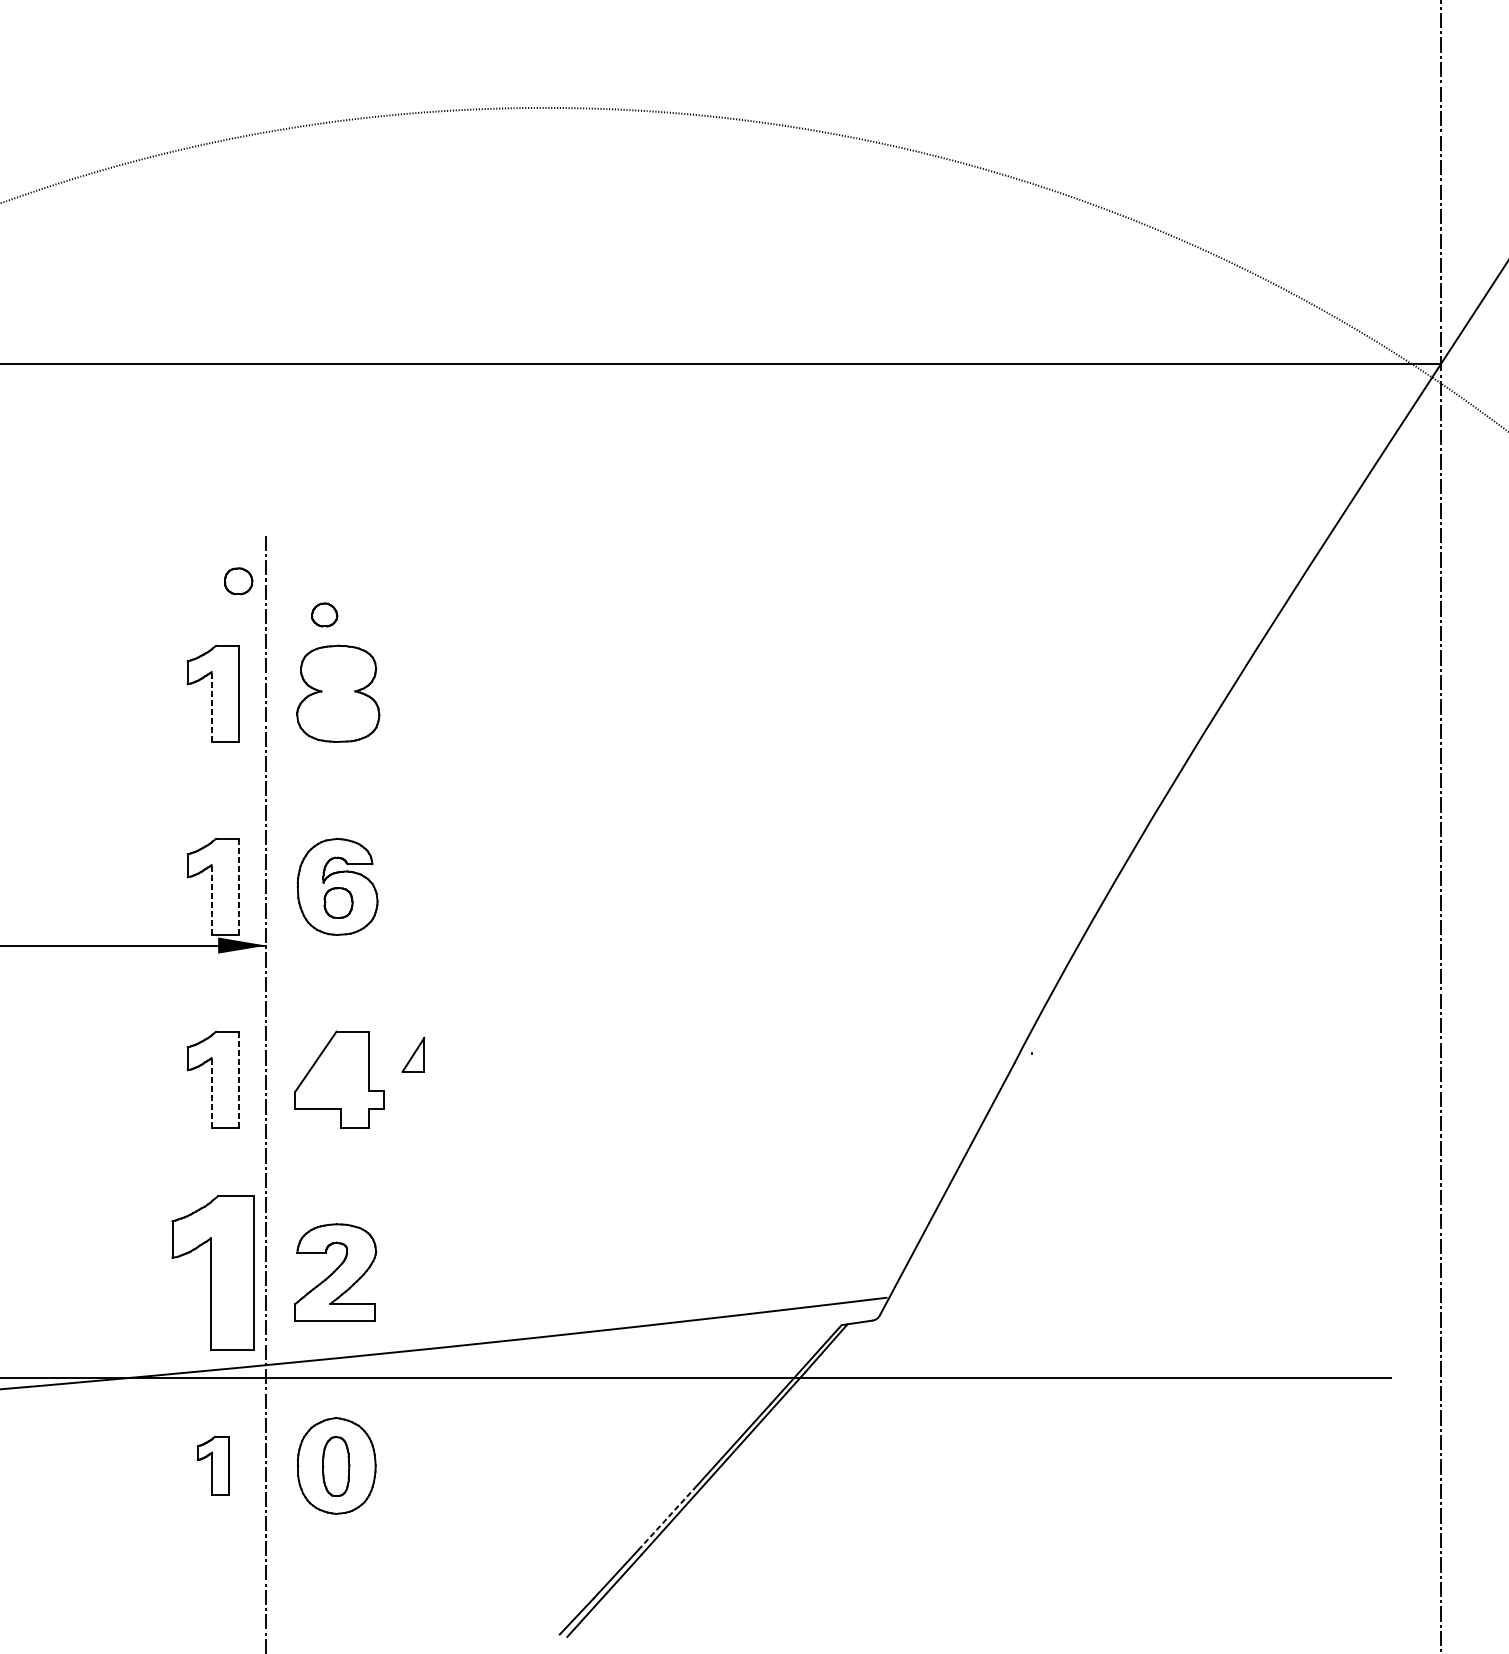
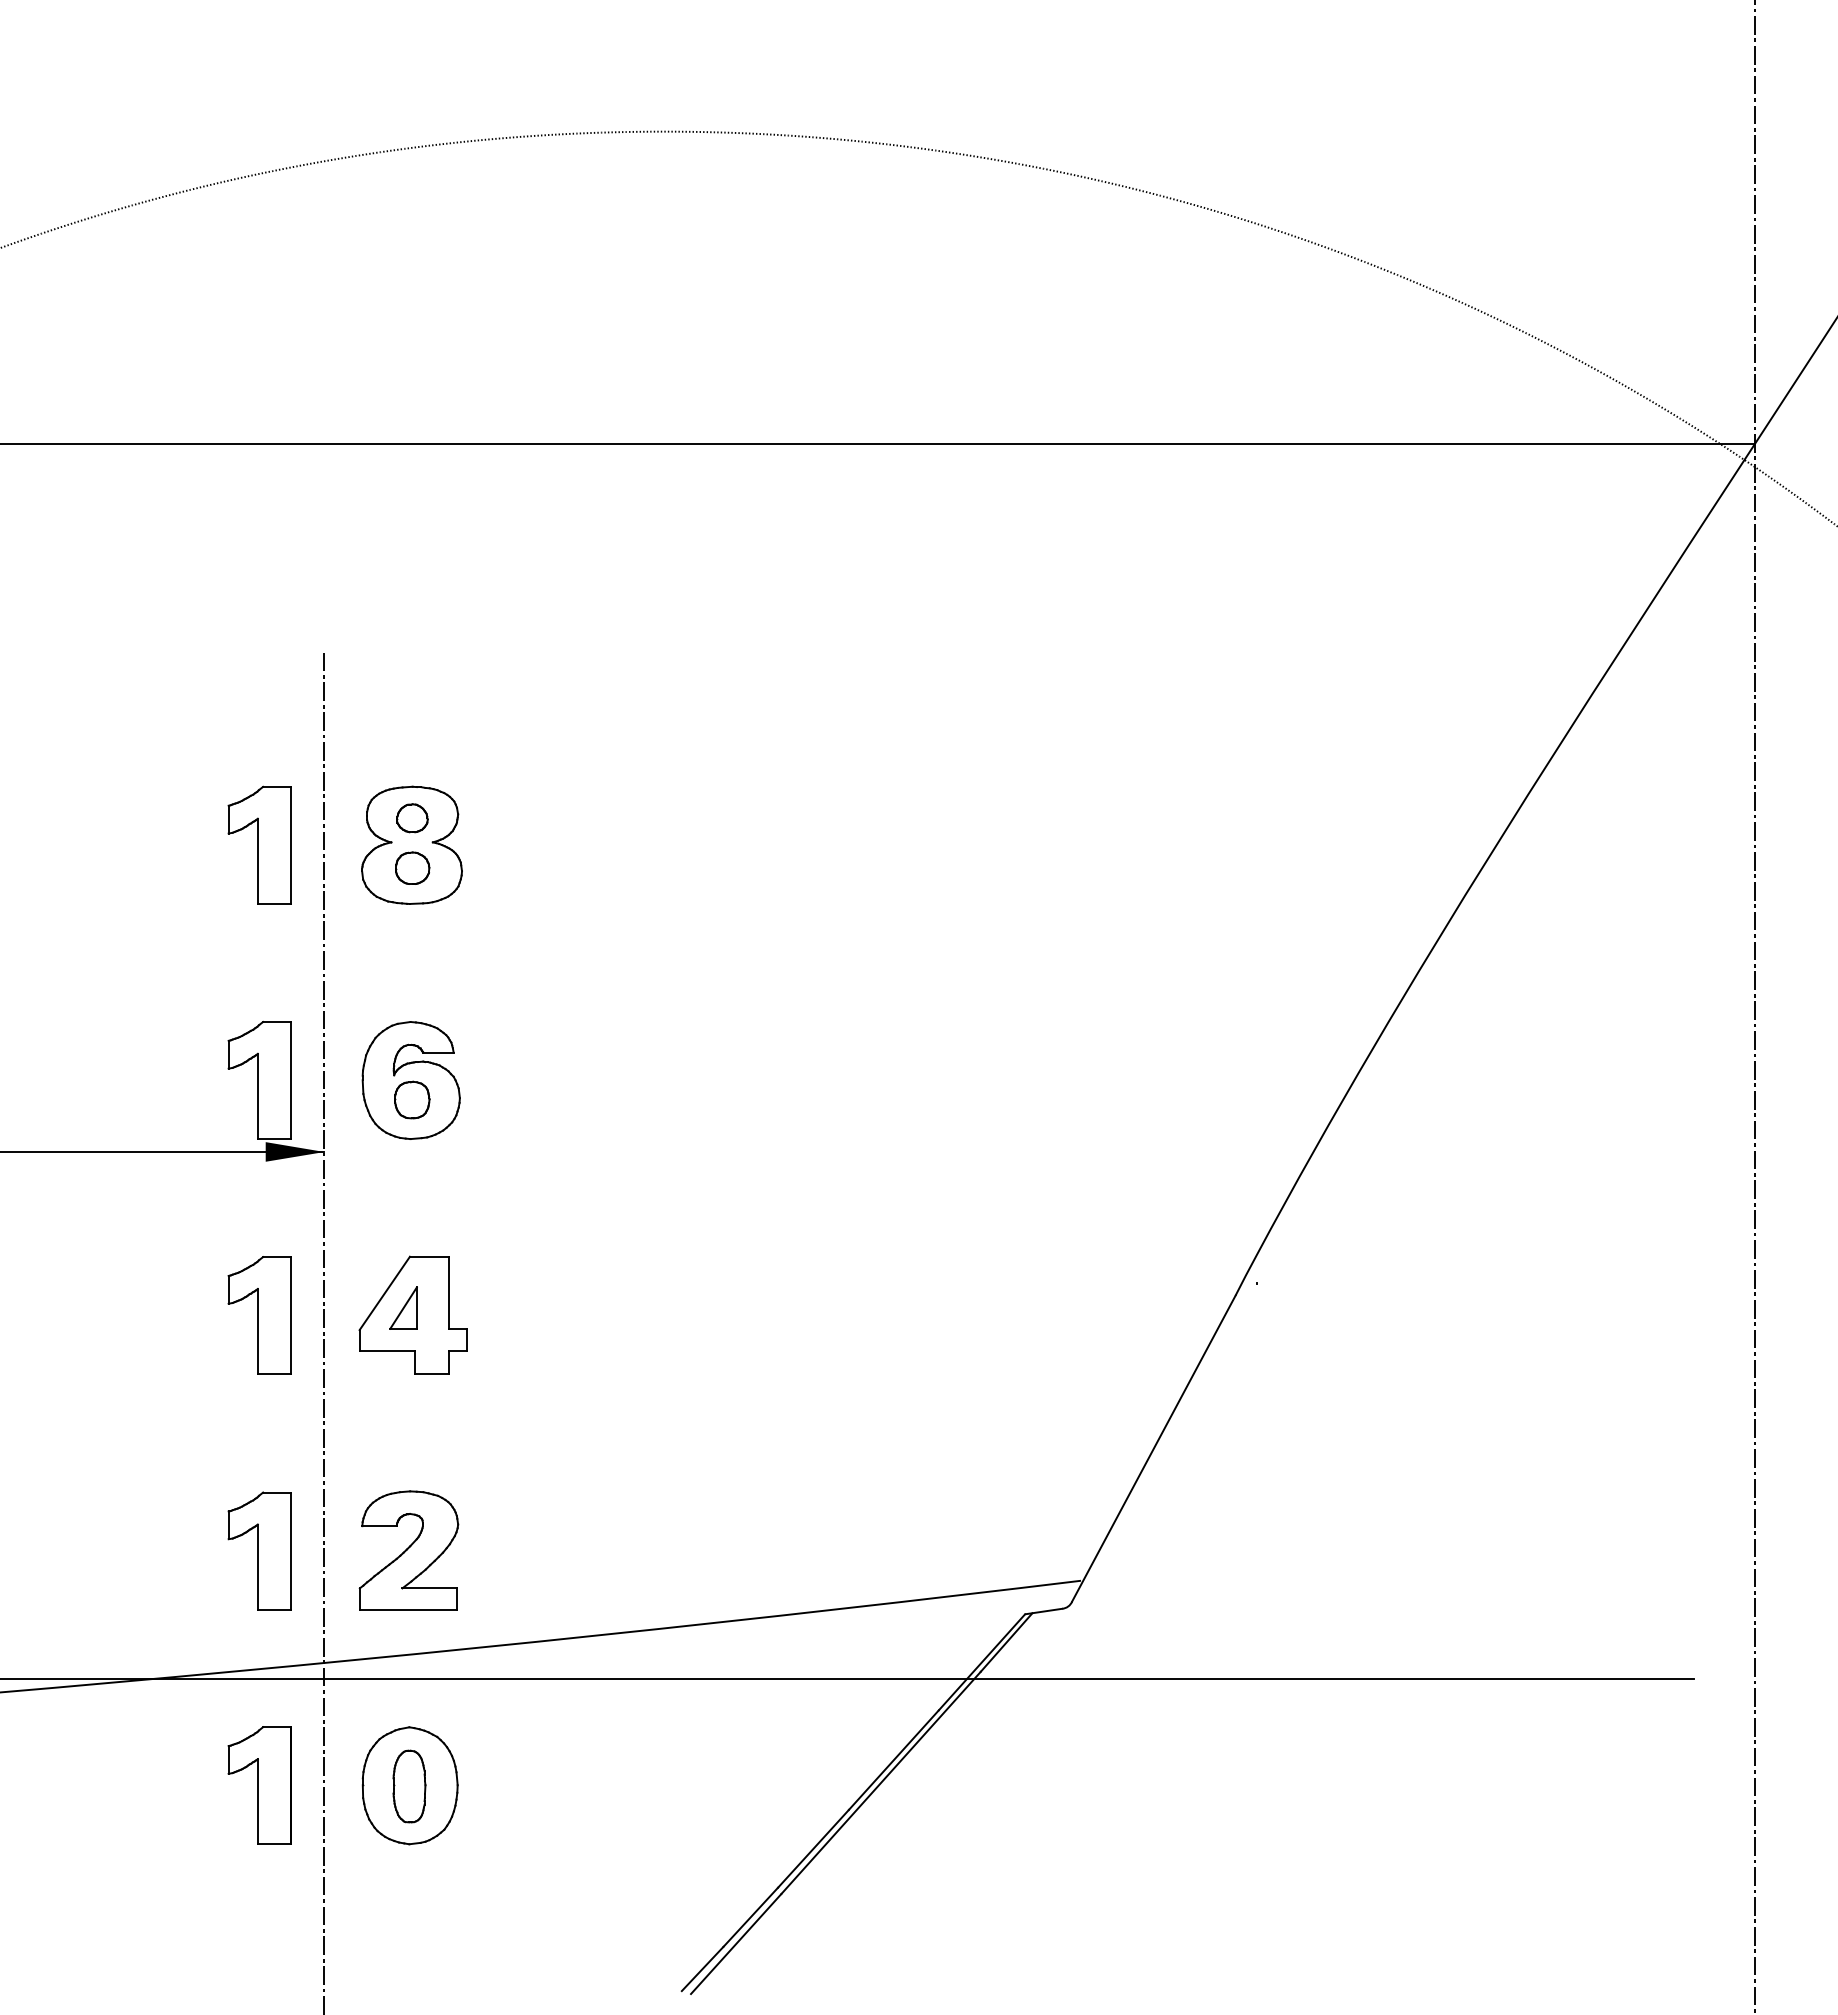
part: (238, 580) -> (412, 867), moved
part: (324, 615) -> (412, 818), moved
line: (211, 707) -> (257, 861), dashed -> solid
line: (238, 886) -> (290, 1080), dashed -> solid
line: (211, 900) -> (257, 1096), dashed -> solid
part: (413, 1054) -> (403, 1307), moved
line: (238, 1079) -> (290, 1315), dashed -> solid
line: (211, 1093) -> (257, 1331), dashed -> solid
part: (213, 1272) -> (259, 1550), size x0.62
part: (213, 1465) -> (259, 1785), size x1.67
line: (667, 1517) -> (813, 1848), dashed -> solid

